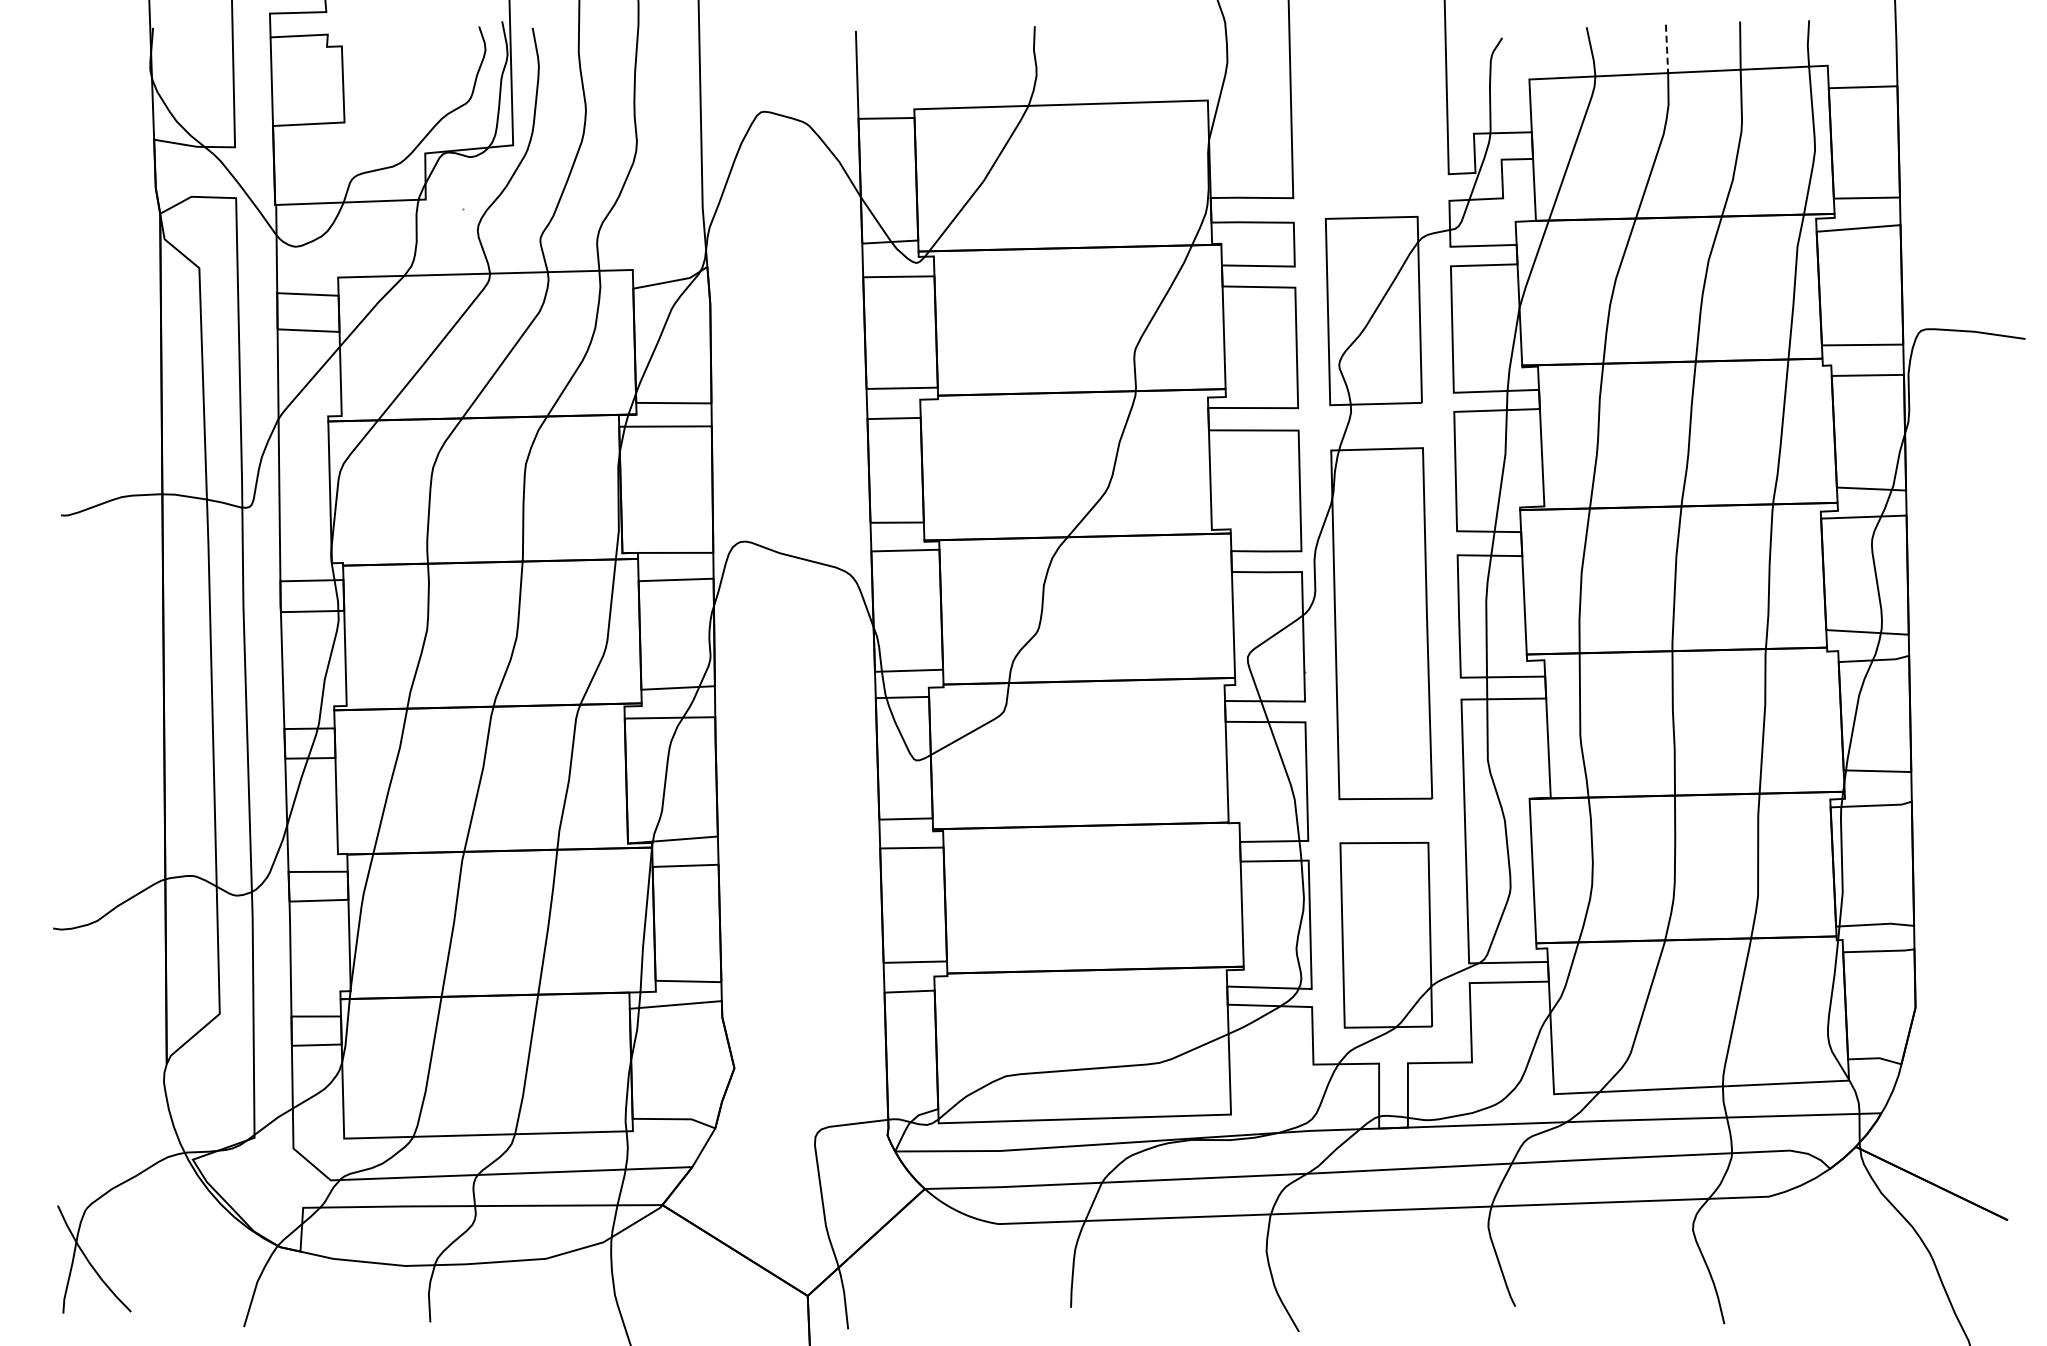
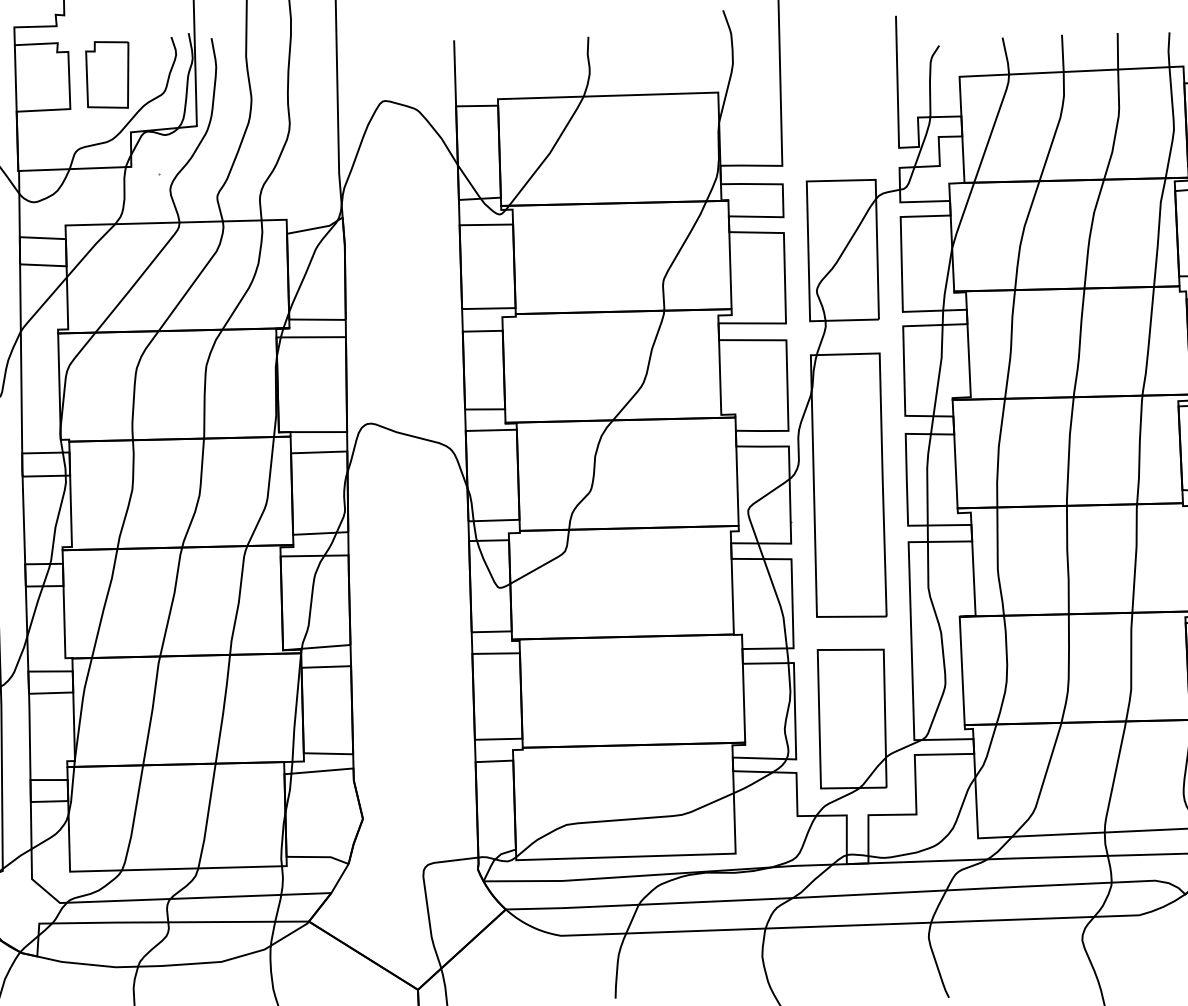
line: (1667, 49) -> (1063, 54), dashed -> solid
part: (393, 76) -> (107, 74), added

